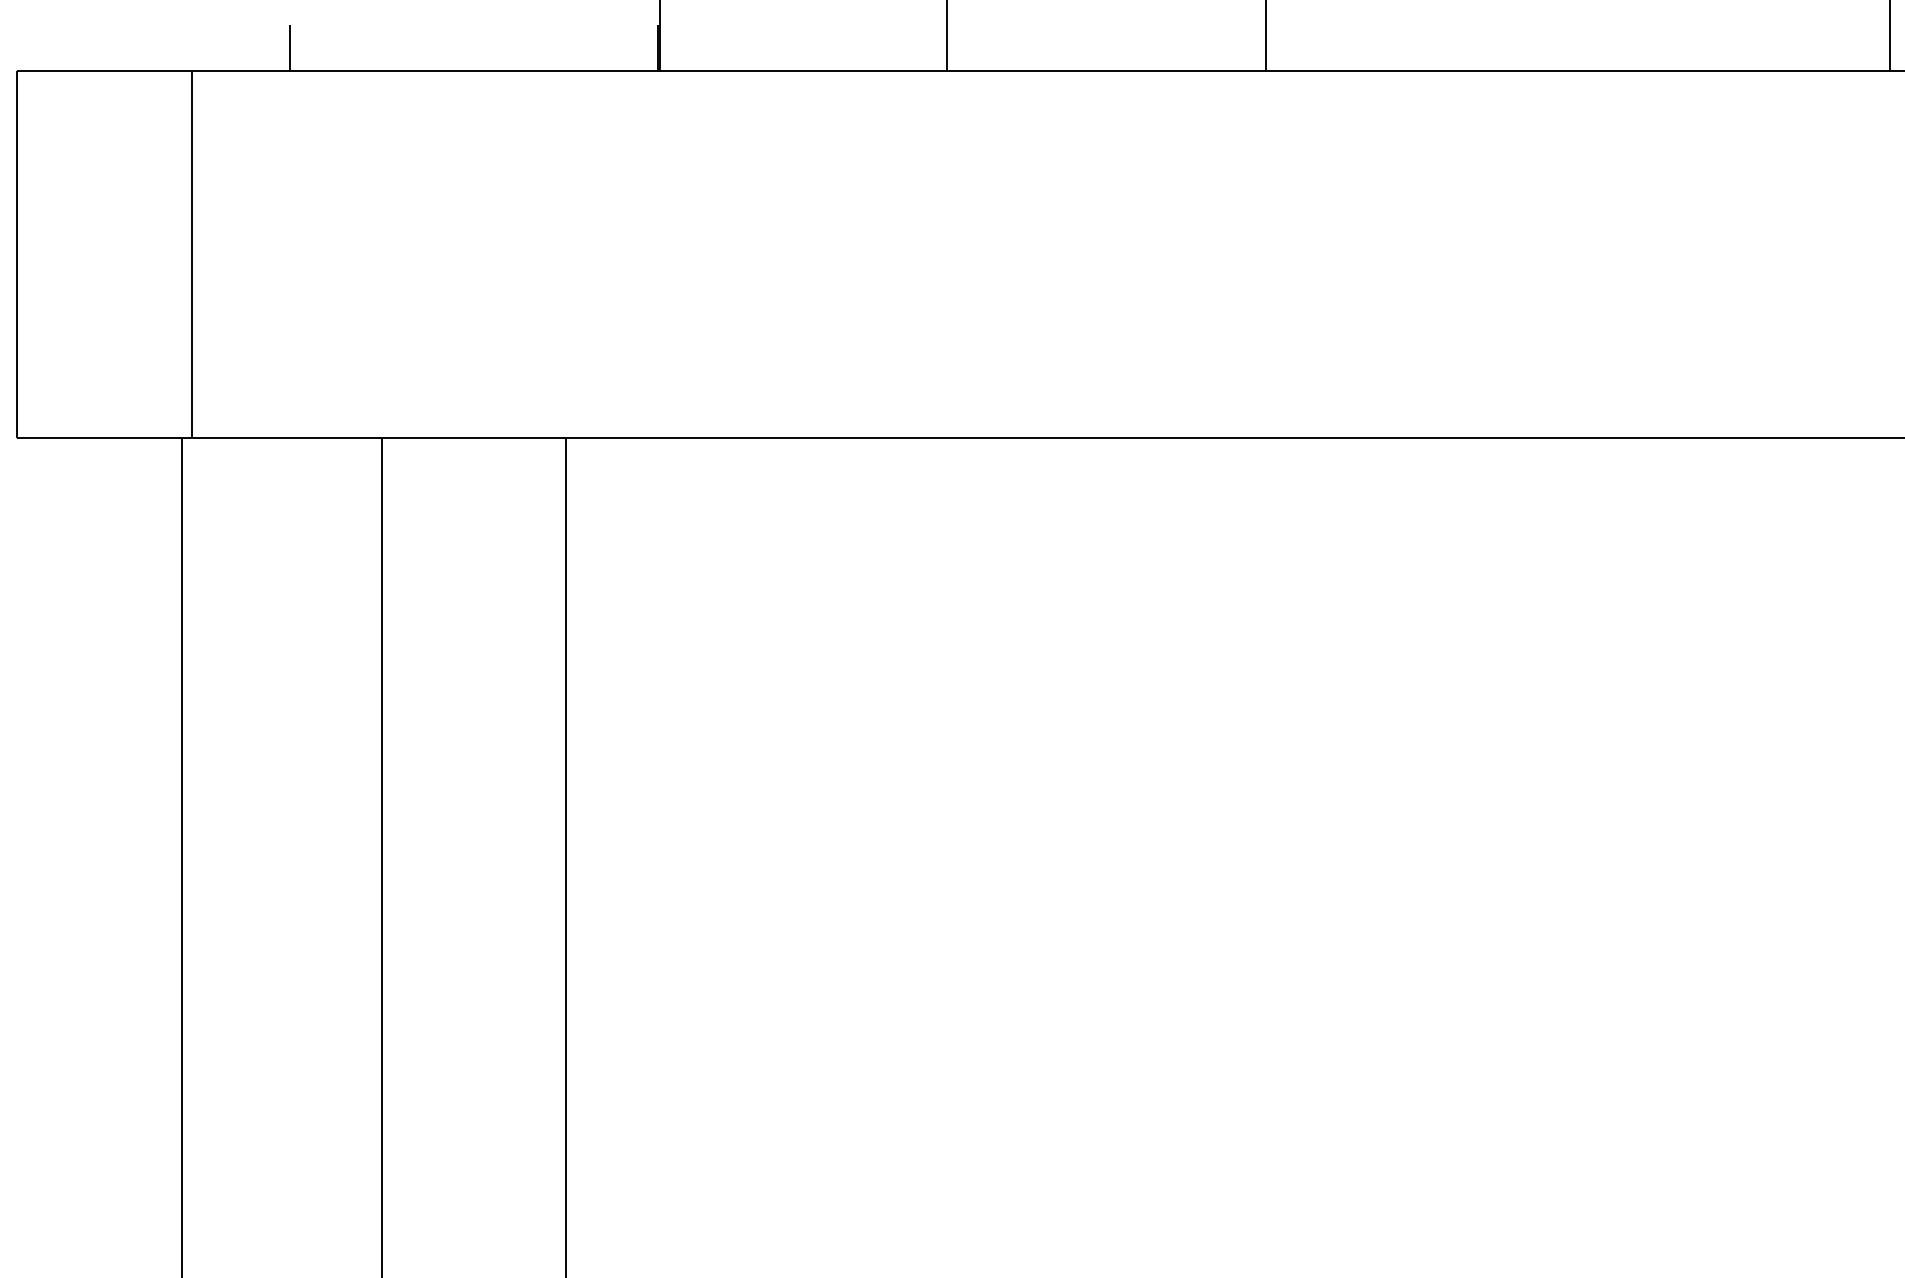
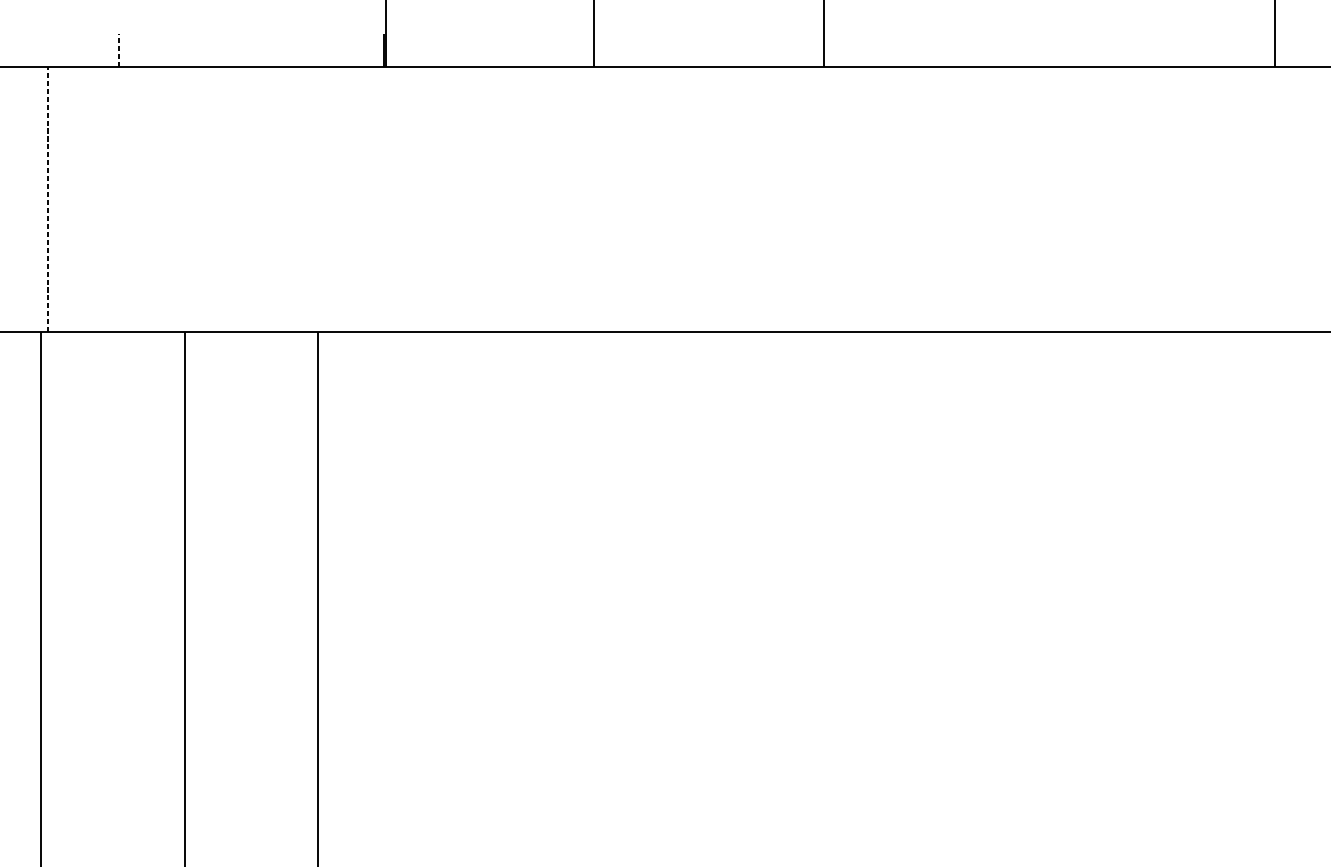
line: (290, 47) -> (118, 49), solid -> dashed
line: (191, 254) -> (47, 199), solid -> dashed

